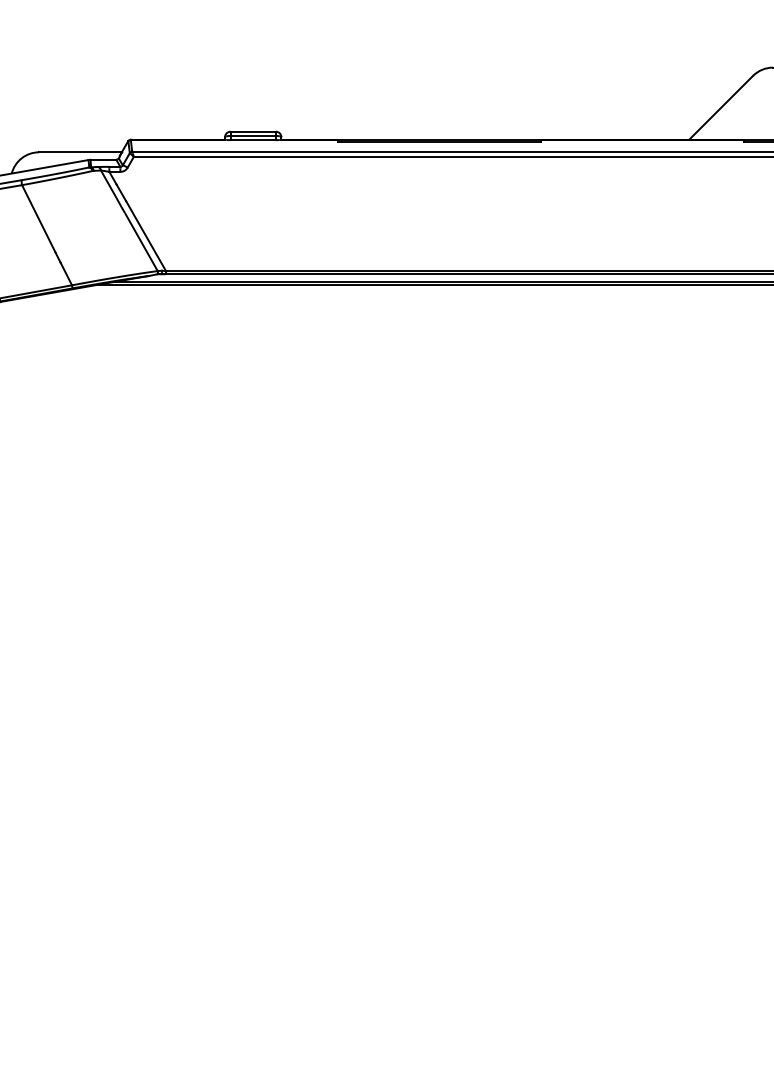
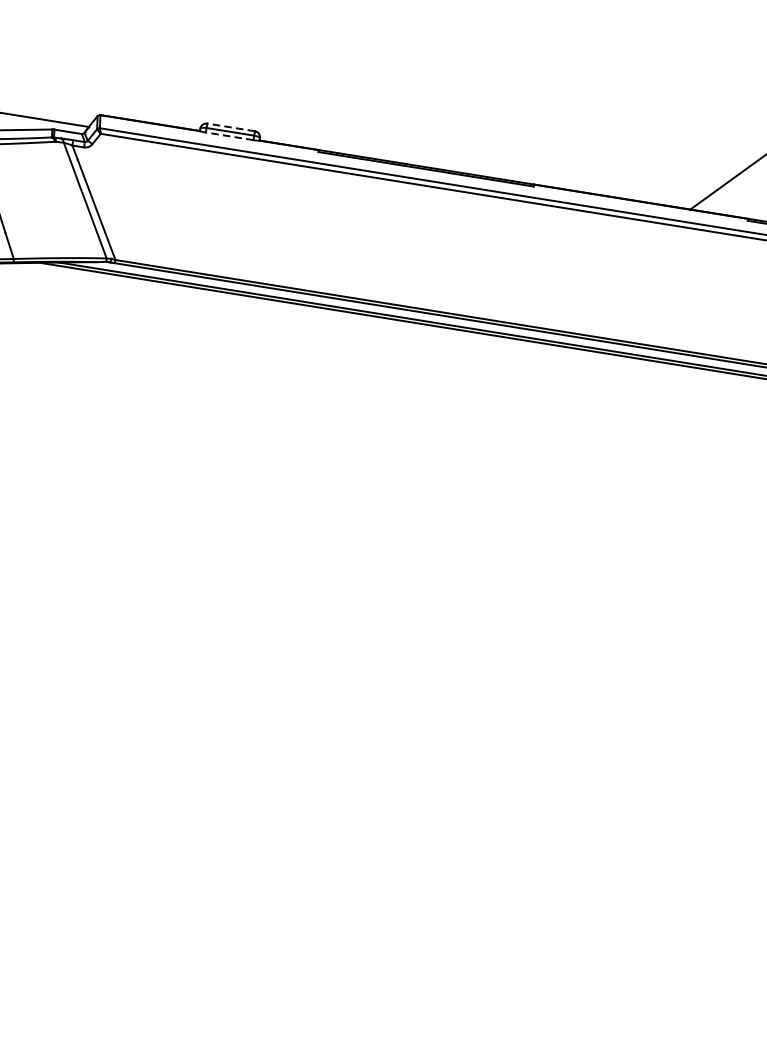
line: (253, 131) -> (231, 127), solid -> dashed
line: (253, 140) -> (229, 136), solid -> dashed

